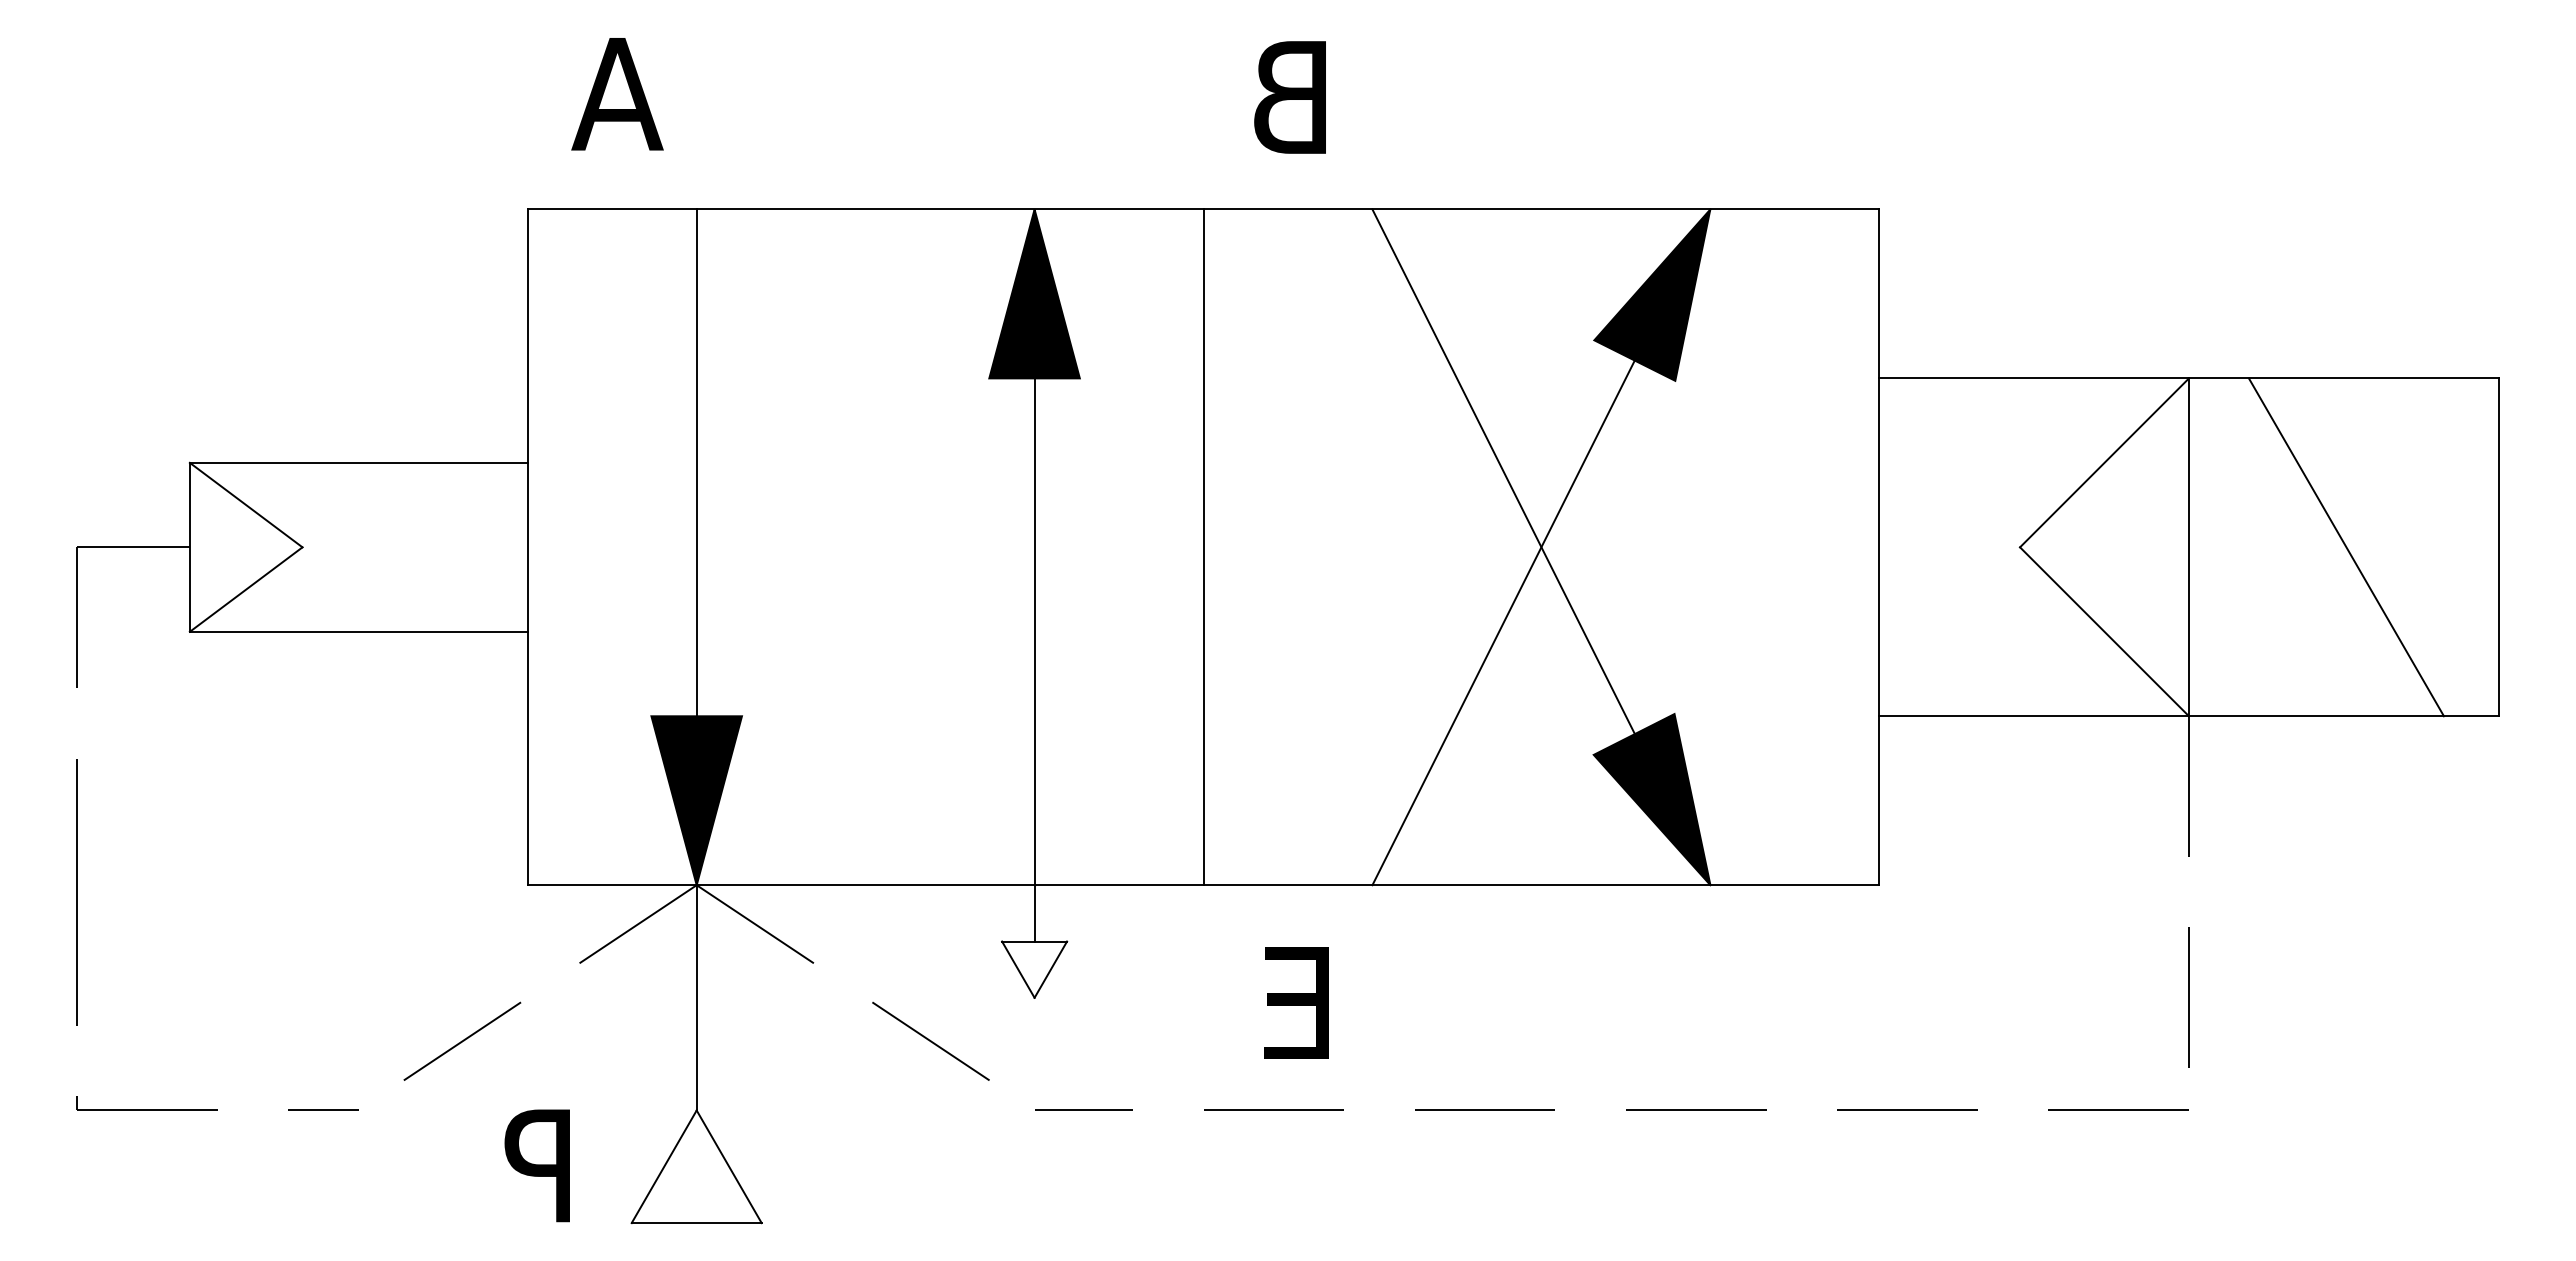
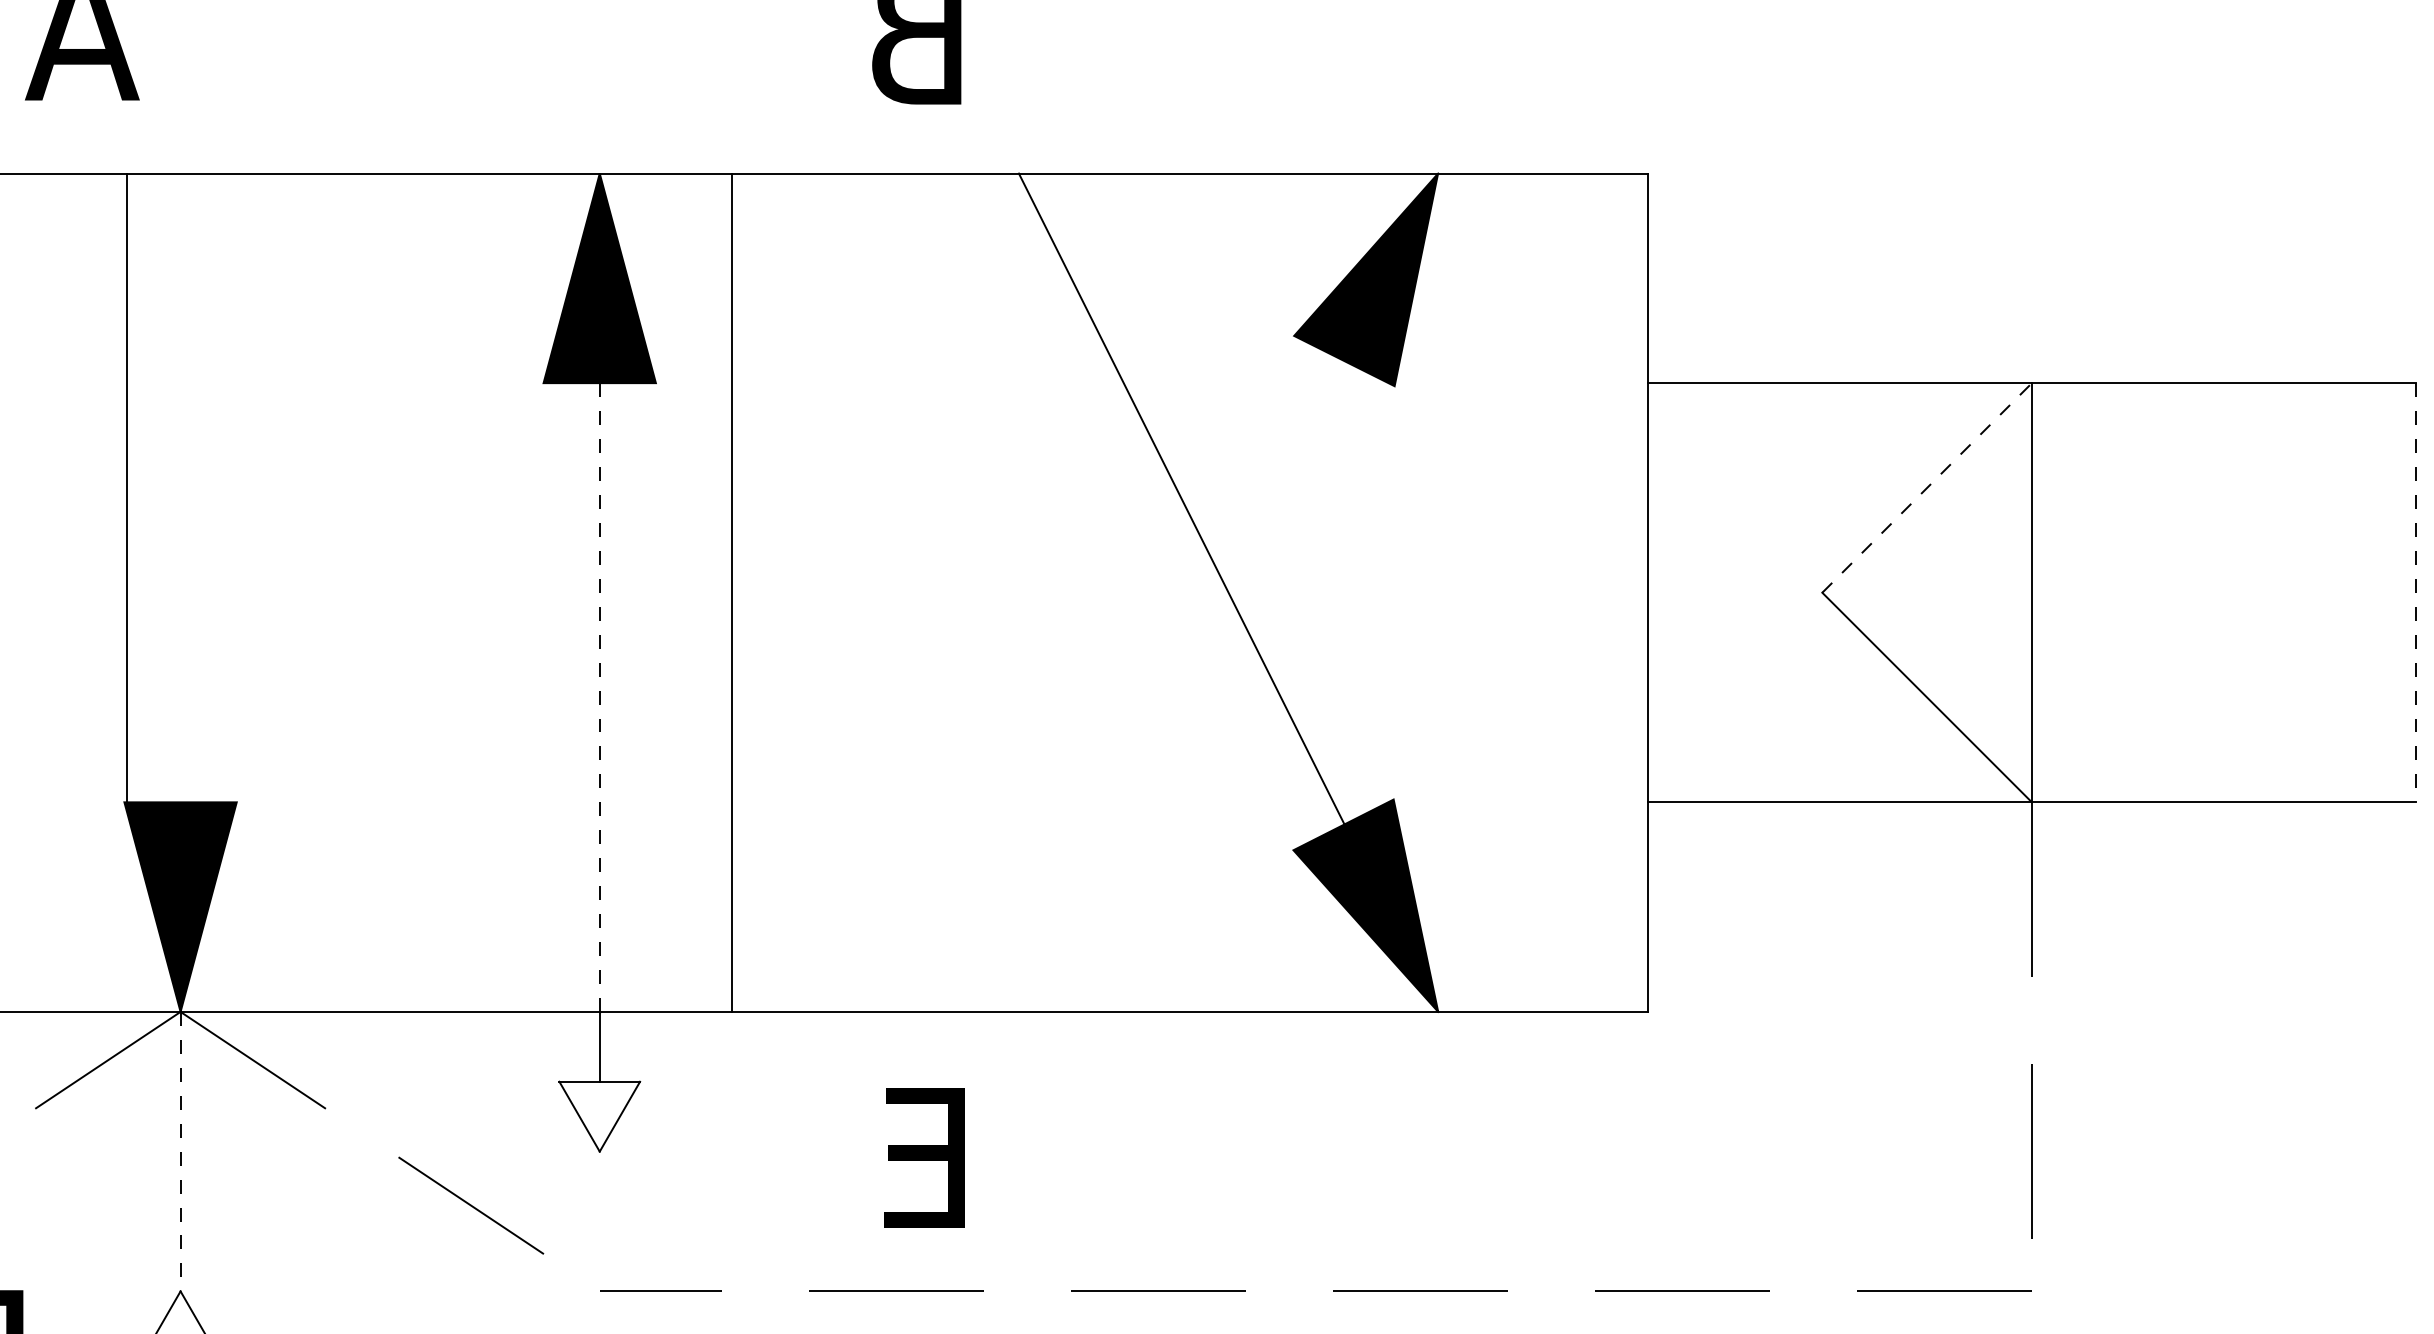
line: (696, 462) -> (126, 487), moved
line: (2104, 462) -> (1927, 487), solid -> dashed
line: (1203, 547) -> (732, 592), moved
line: (2345, 547) -> (2226, 592), removed
line: (2498, 547) -> (2415, 592), solid -> dashed
line: (1503, 622) -> (1181, 685), removed
line: (1034, 631) -> (599, 697), solid -> dashed
line: (696, 997) -> (180, 1151), solid -> dashed

